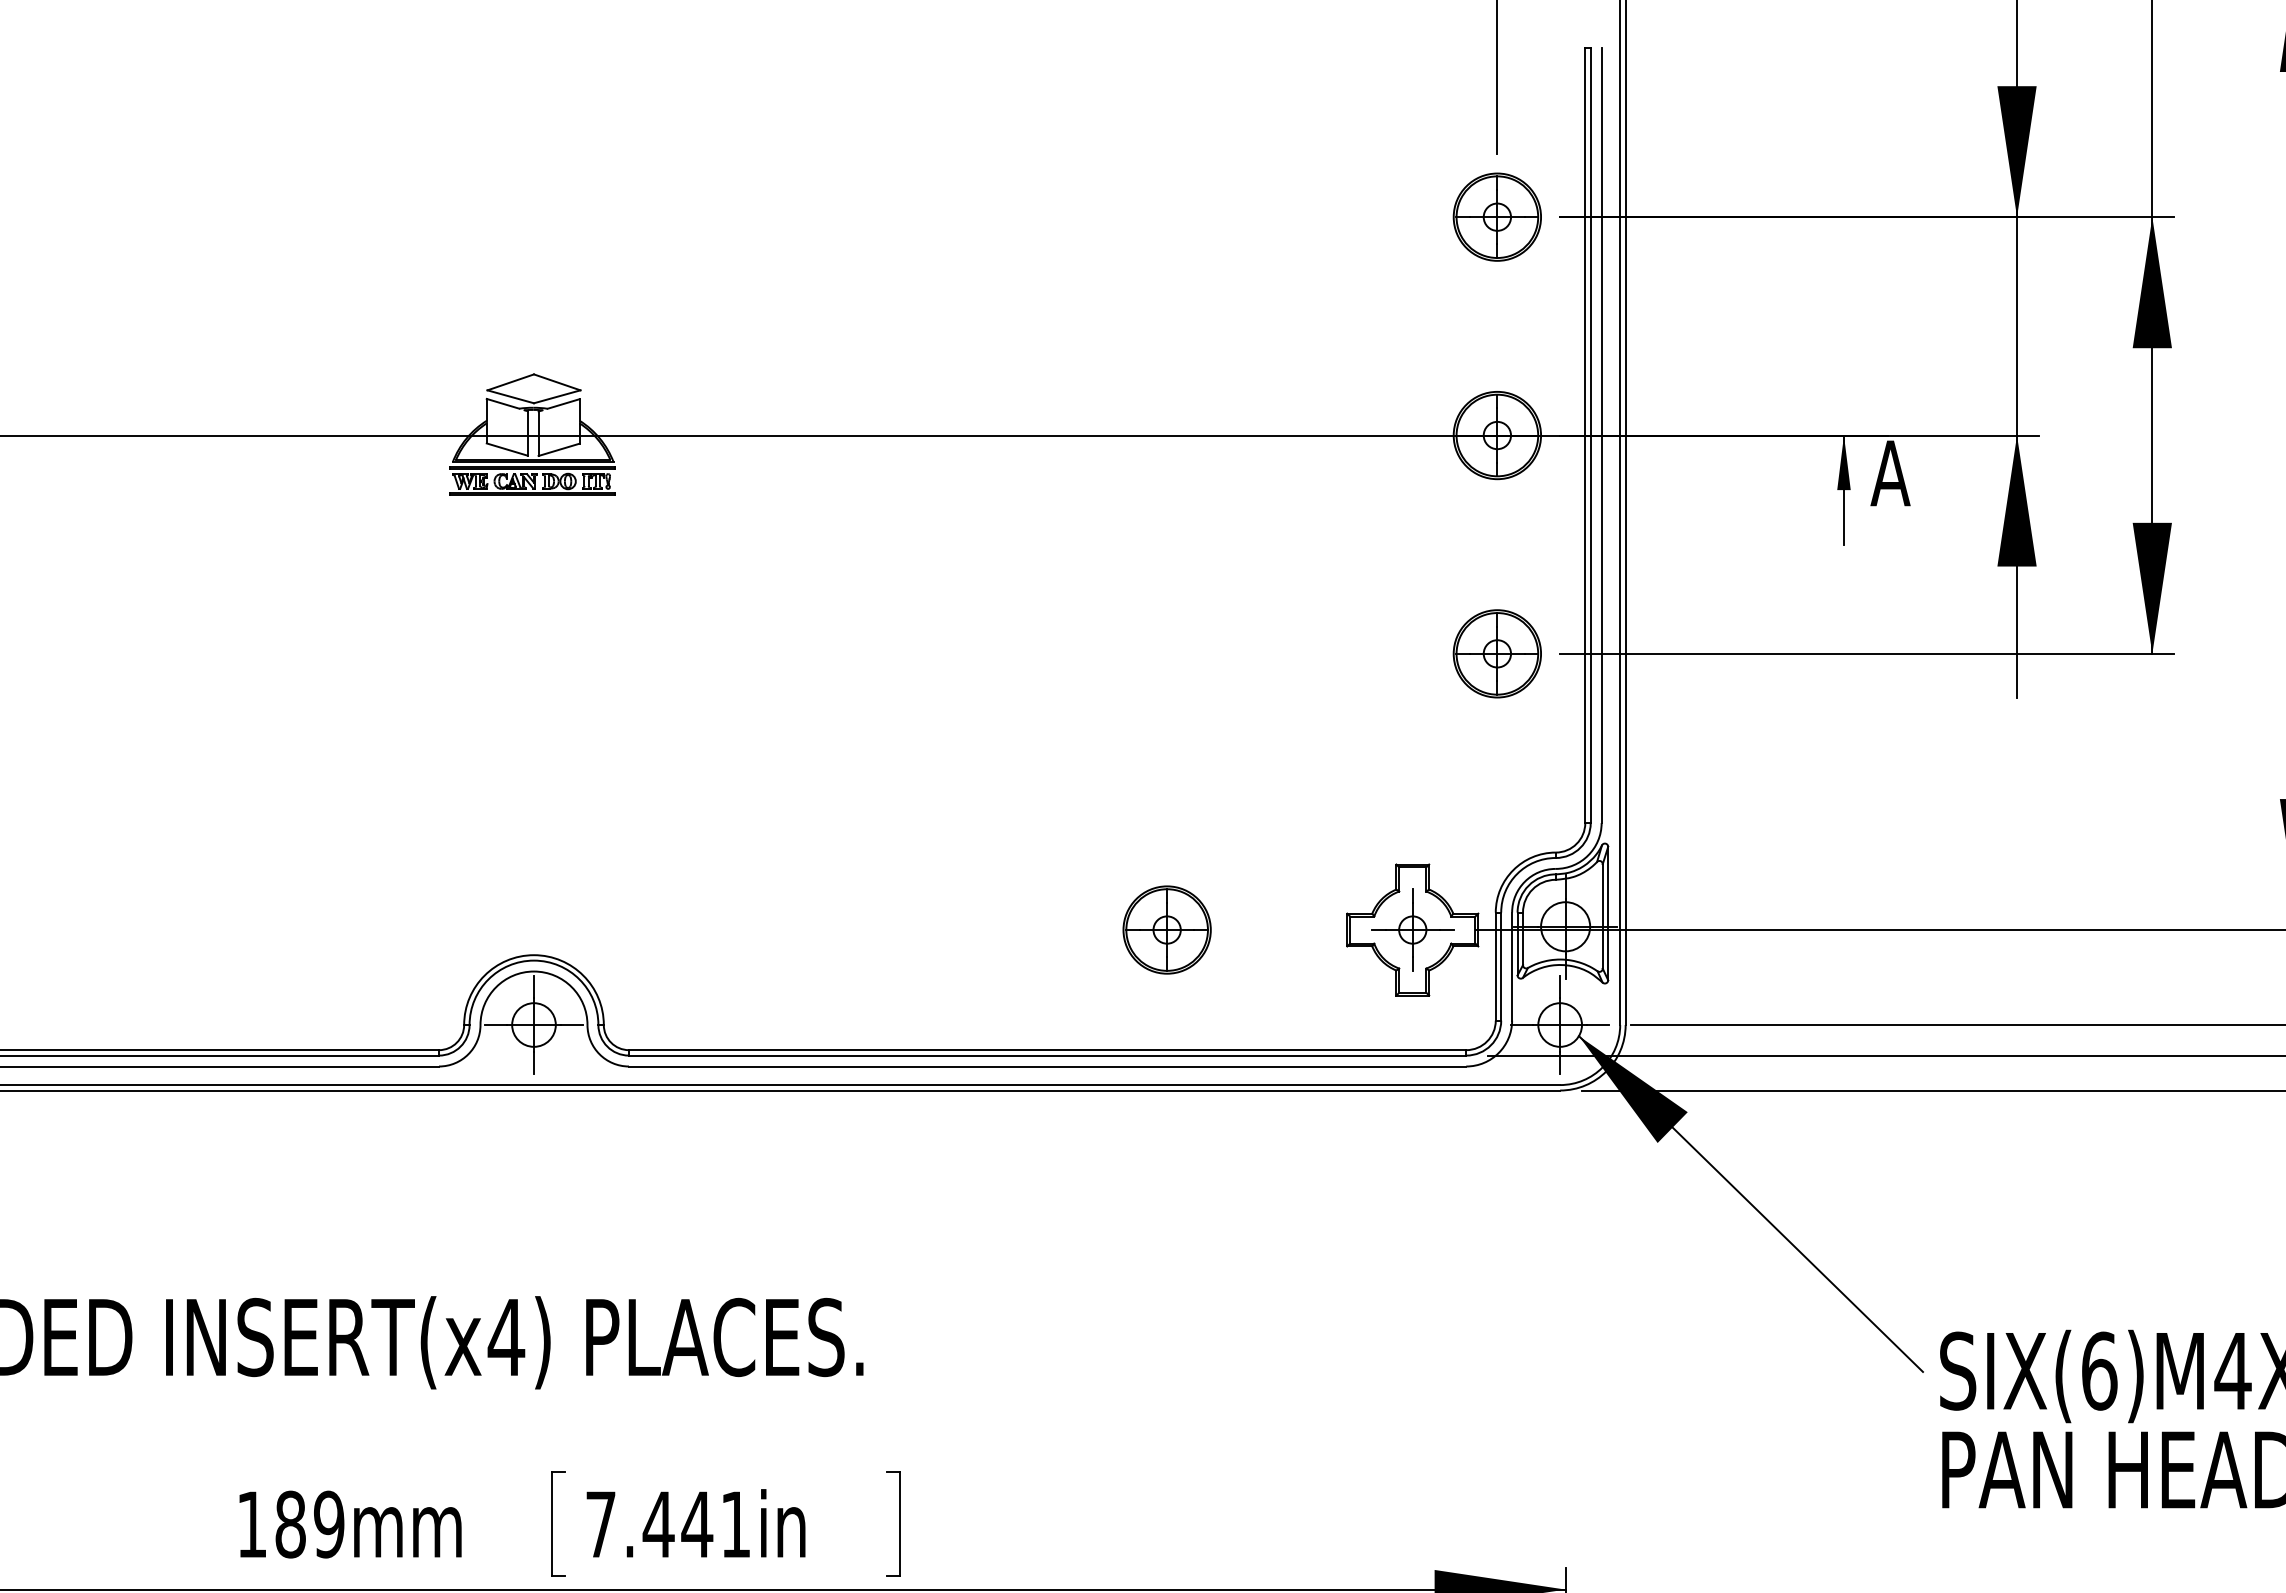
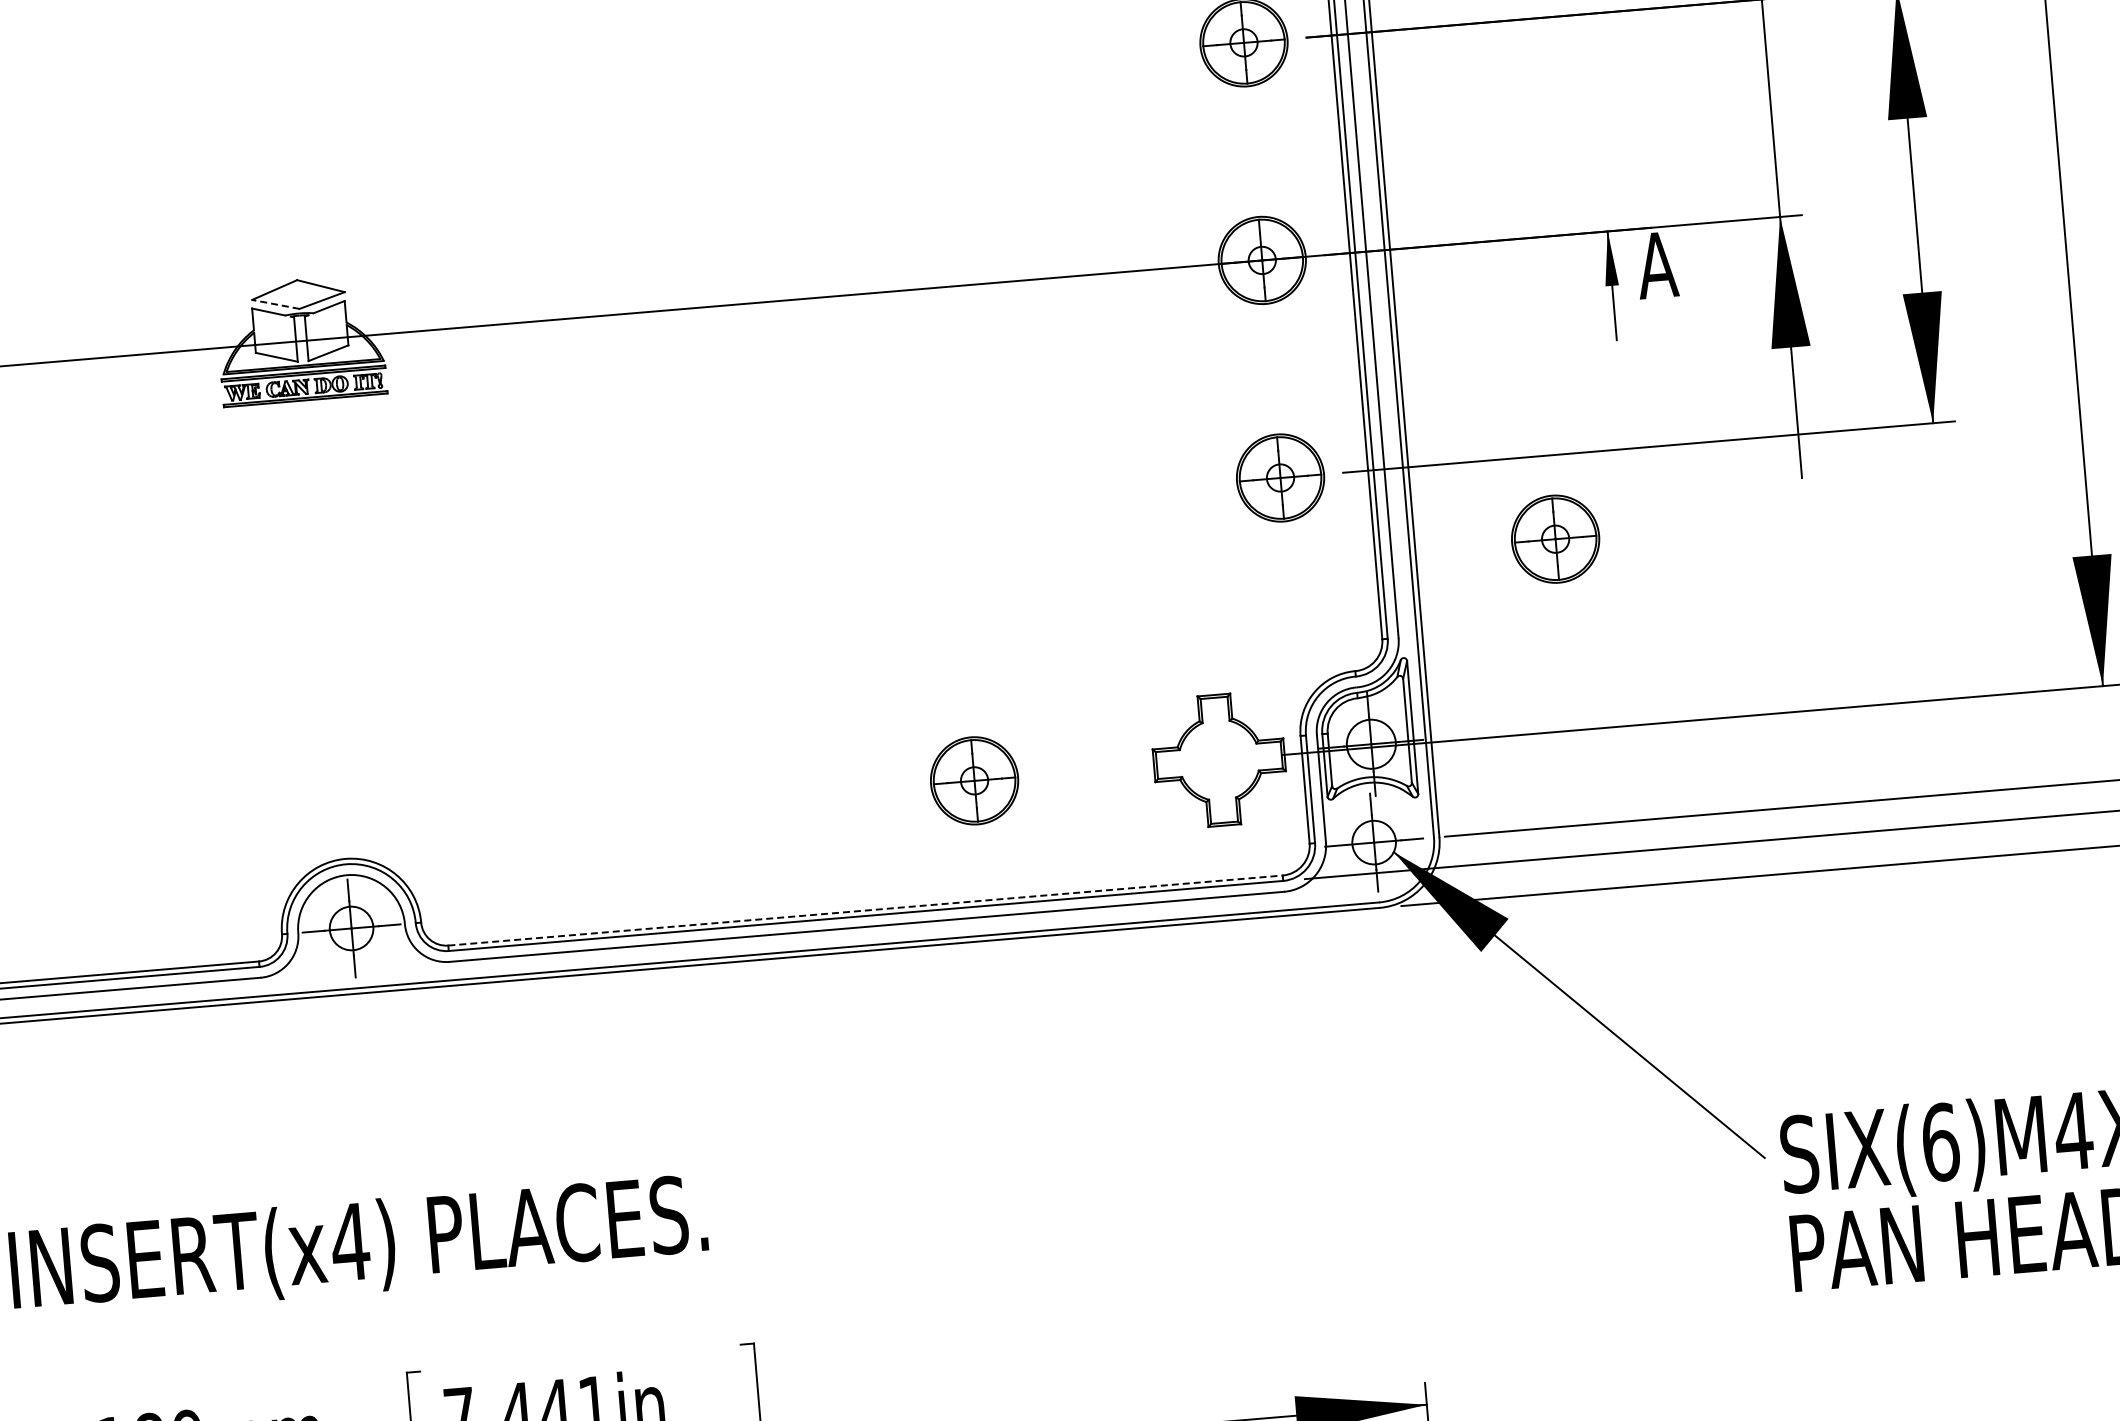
line: (510, 396) -> (275, 304), solid -> dashed
part: (1765, 737) -> (1554, 538), added
part: (1412, 929) -> (1219, 759), removed
line: (1047, 1050) -> (865, 910), solid -> dashed

